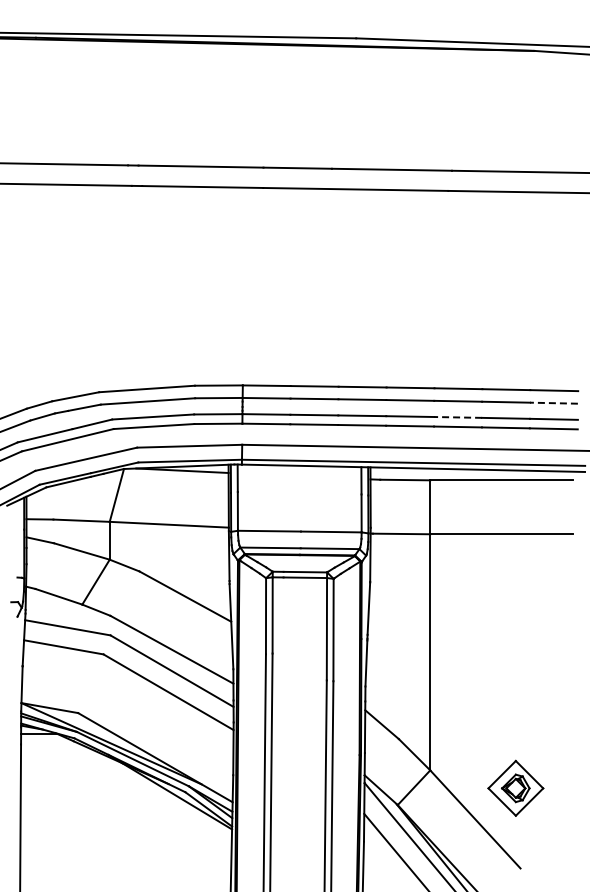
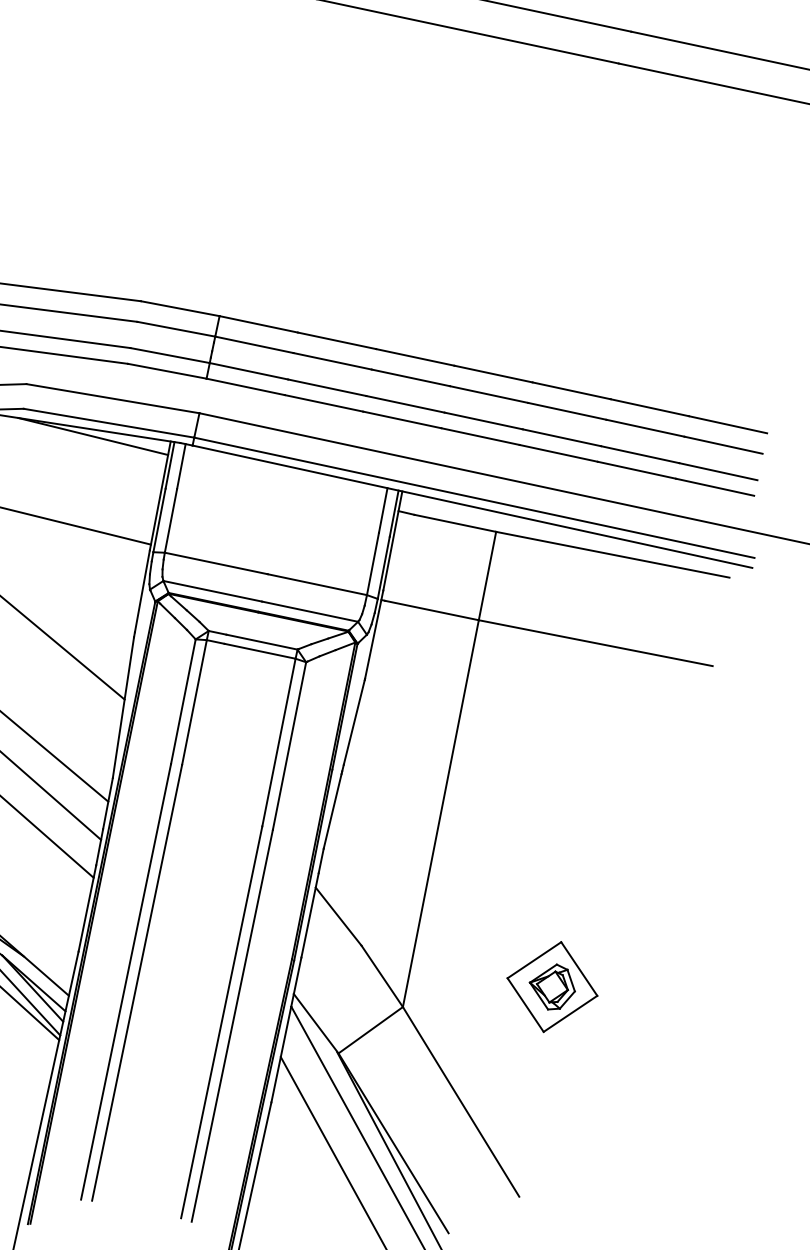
line: (553, 403) -> (722, 445), dashed -> solid
line: (458, 417) -> (562, 437), dashed -> solid
part: (515, 787) -> (552, 985), moved

